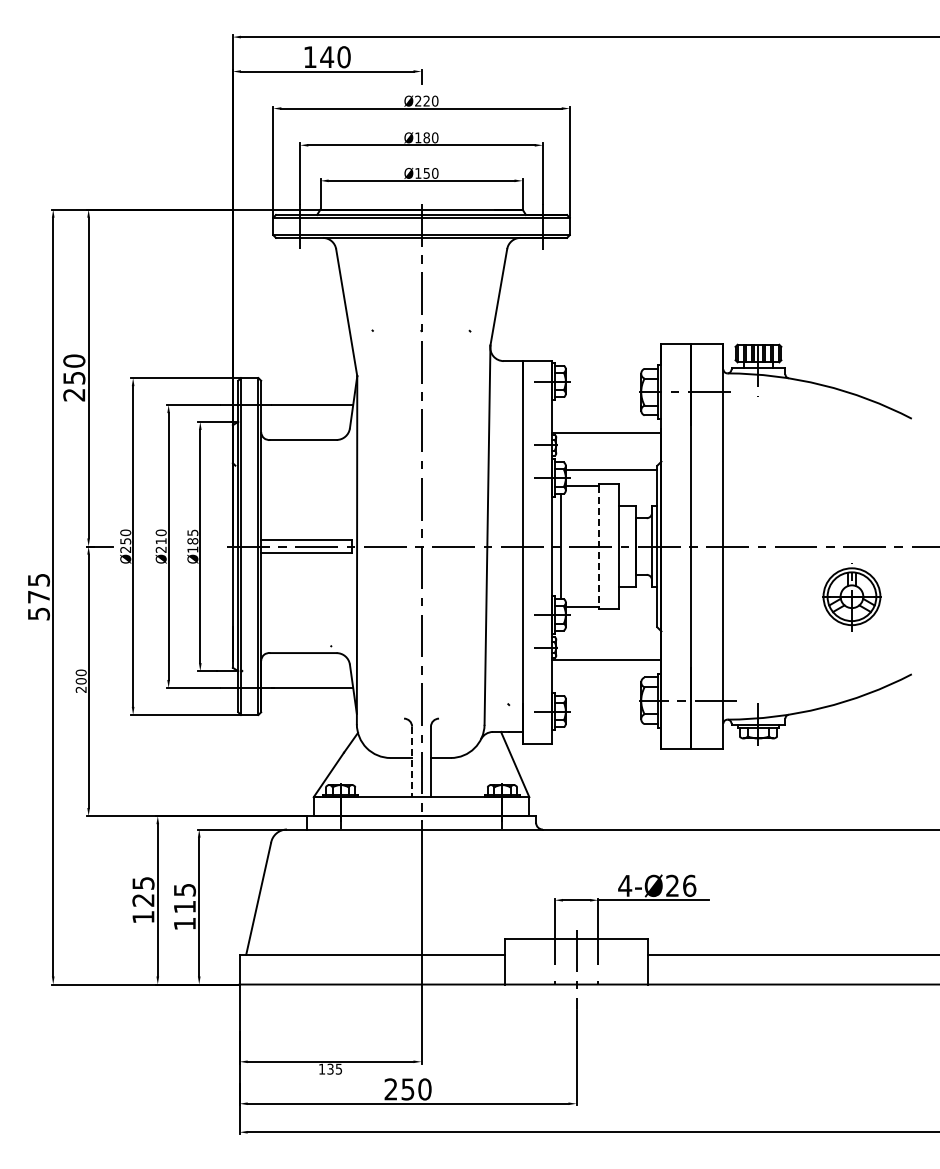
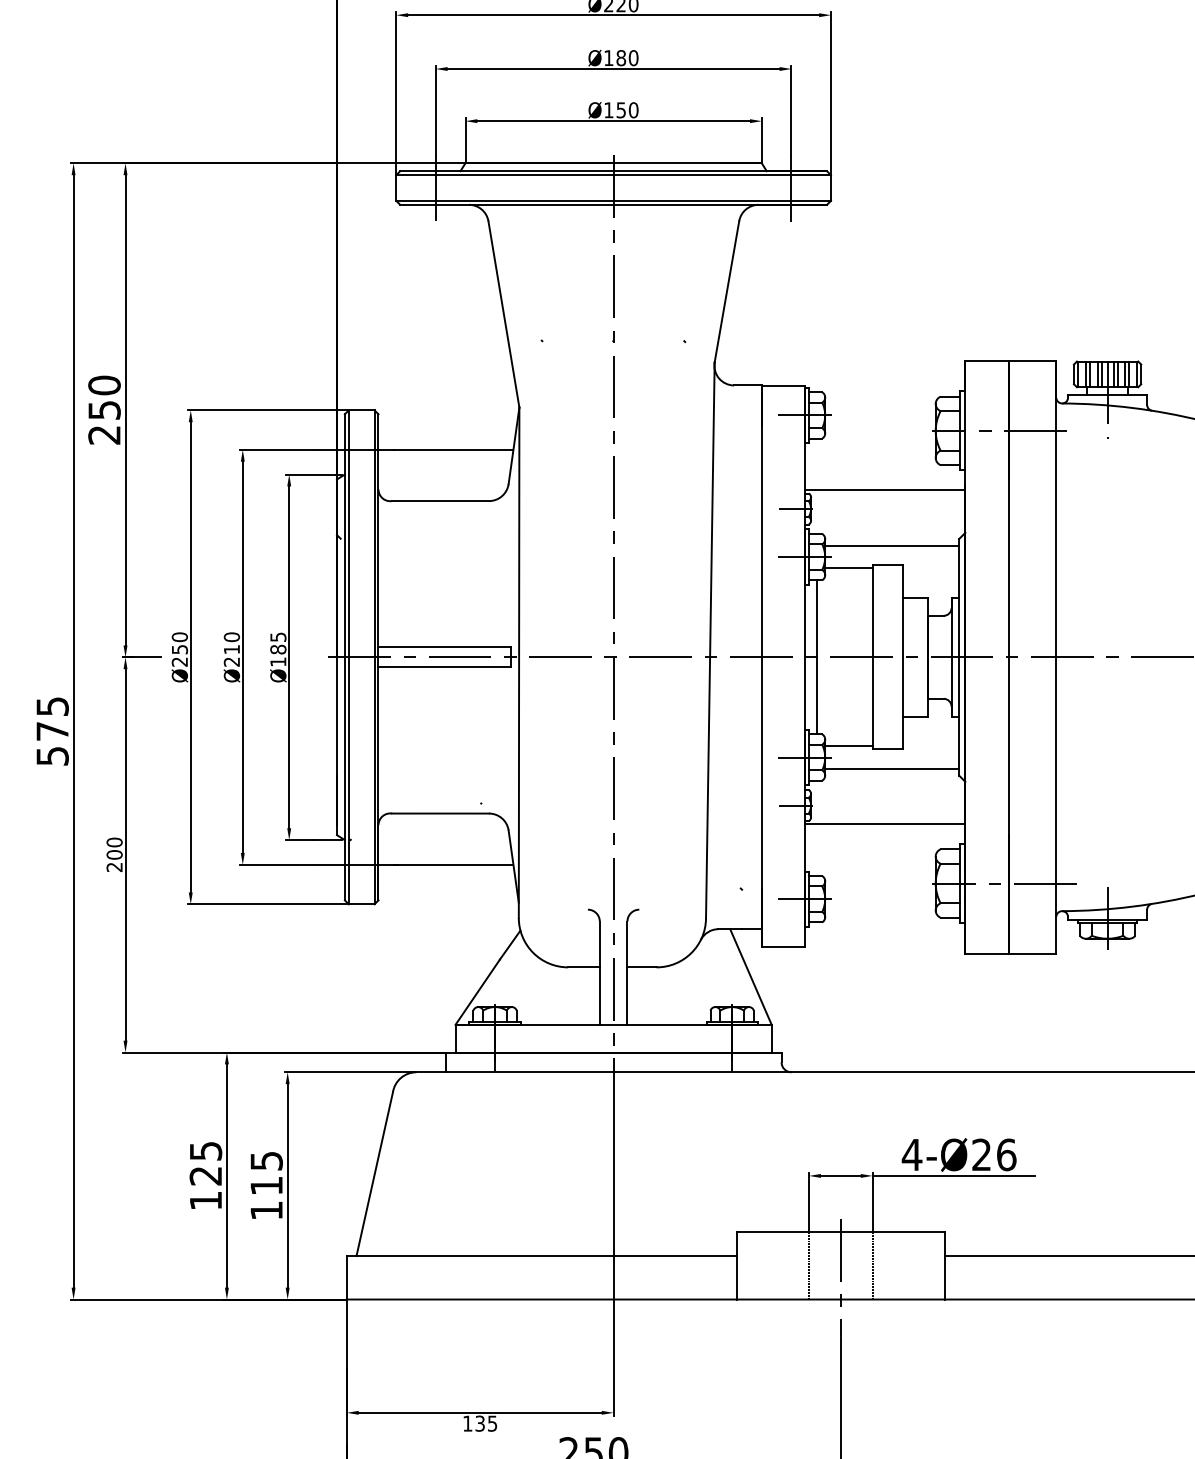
line: (598, 546) -> (873, 657), dashed -> solid
line: (611, 622) -> (892, 768), added
line: (412, 762) -> (600, 973), dashed -> solid

